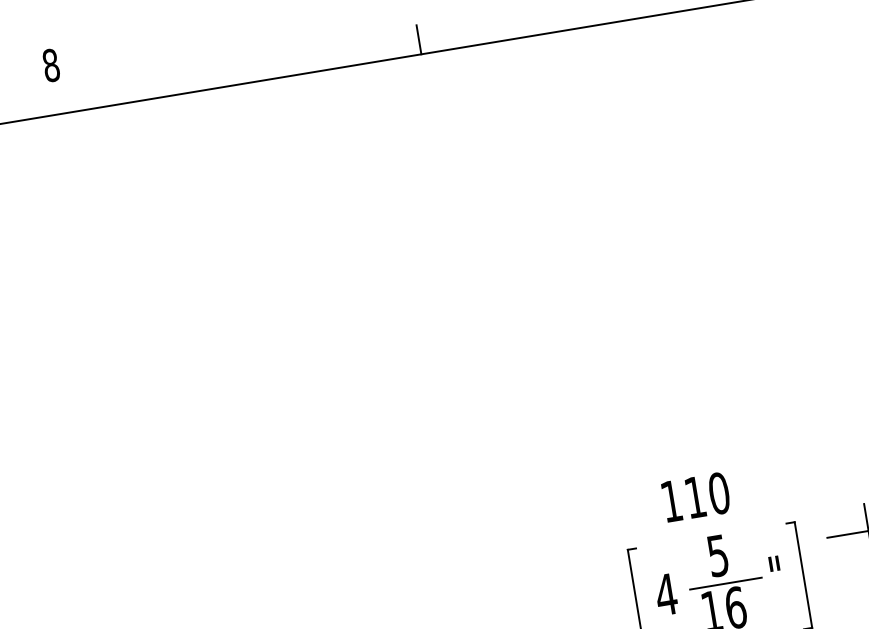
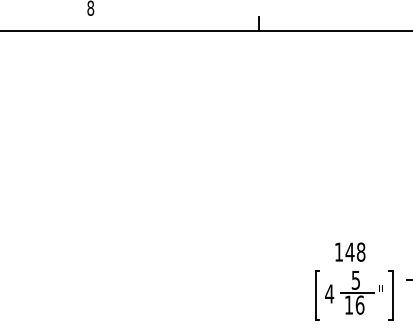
text: (706, 494) -> (355, 251), 110 -> 148

